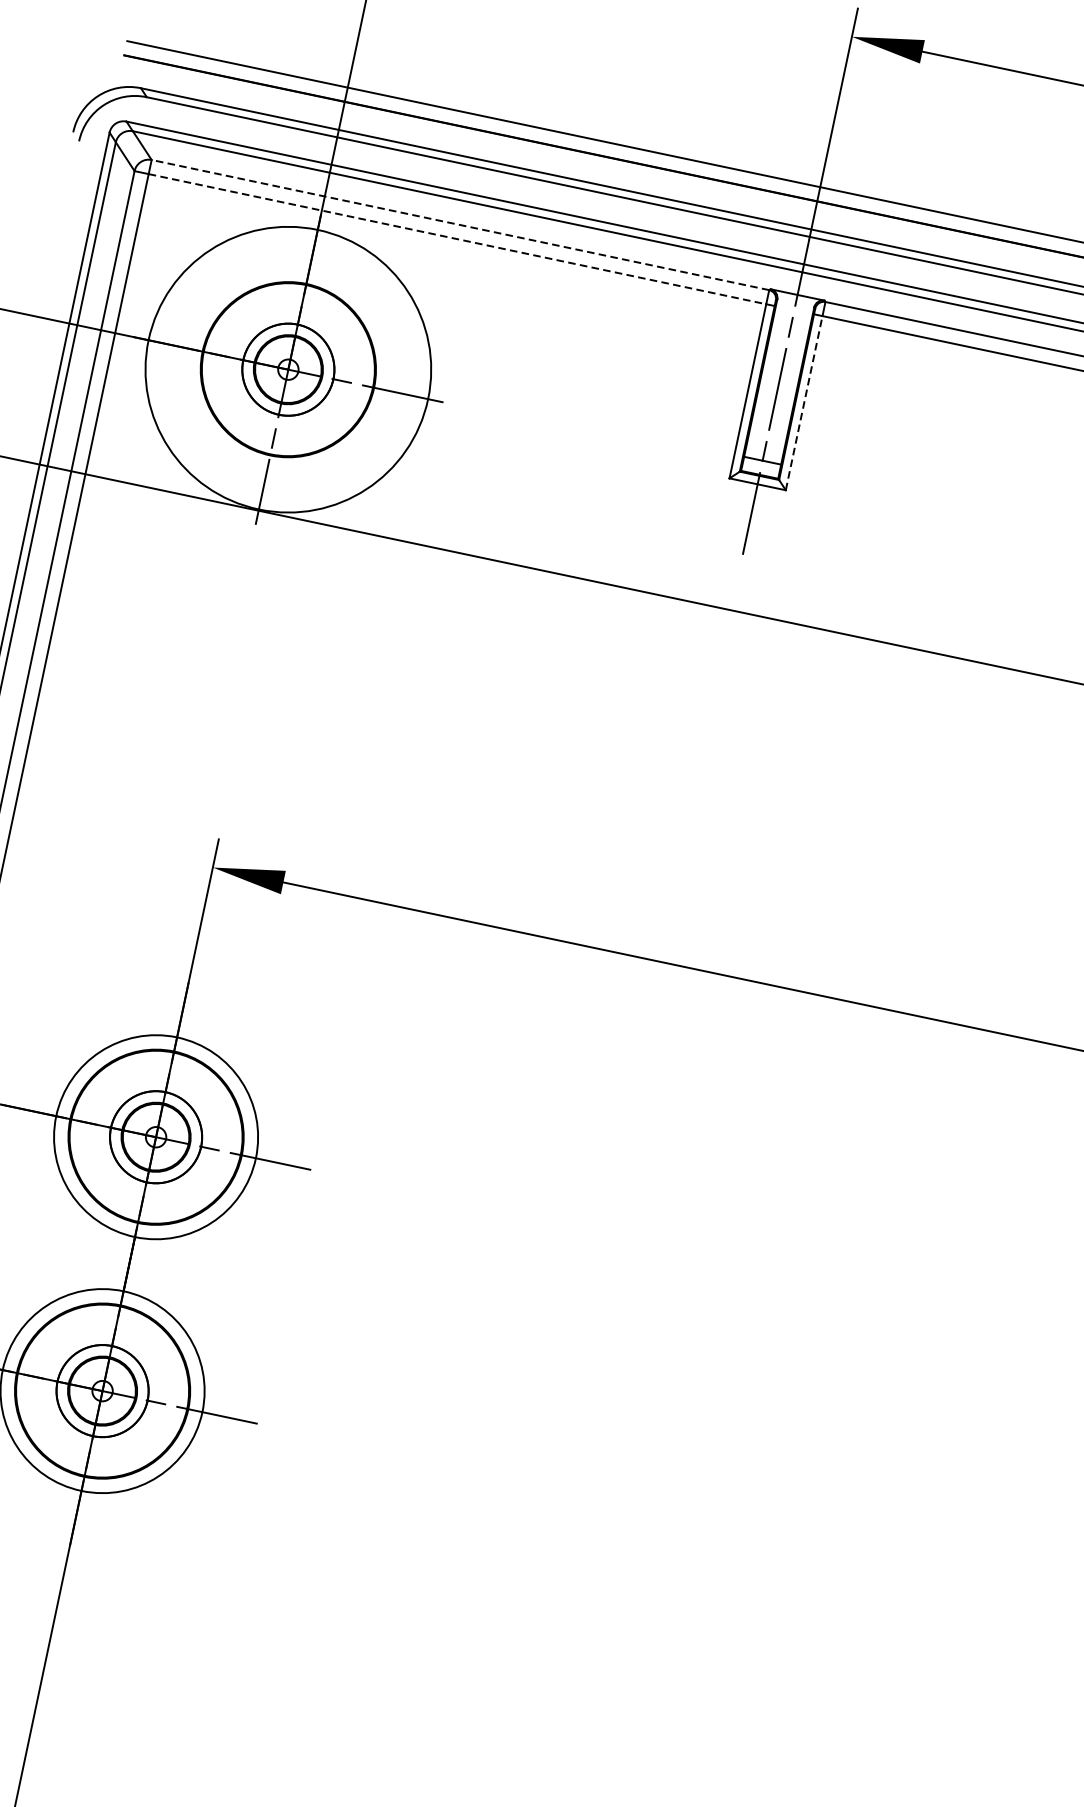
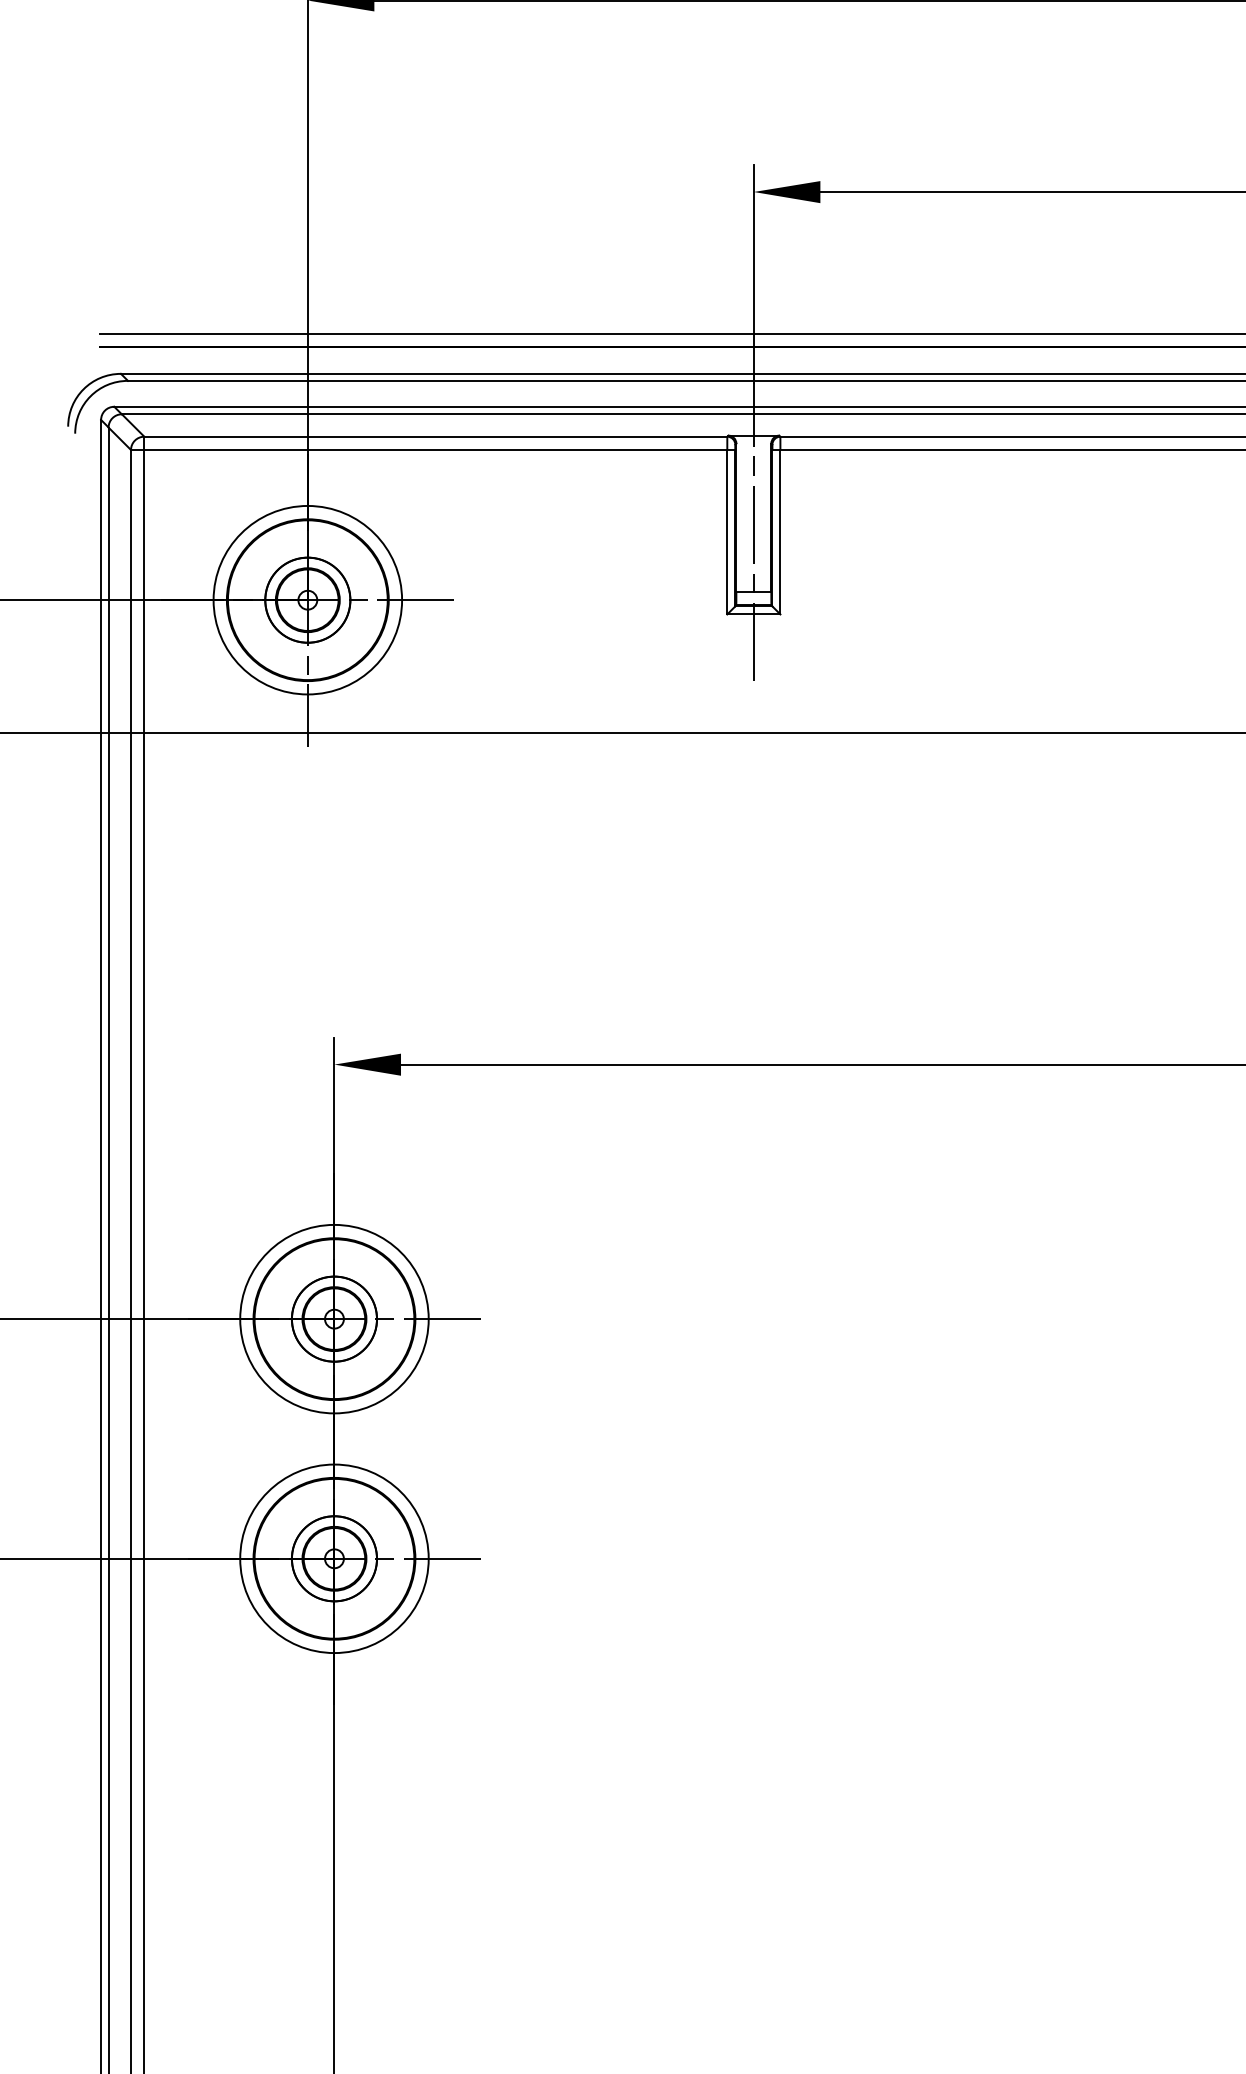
line: (460, 224) -> (435, 436), dashed -> solid
line: (458, 239) -> (436, 450), dashed -> solid
circle: (288, 368) -> (307, 599), size x0.71
line: (804, 402) -> (780, 531), dashed -> solid

